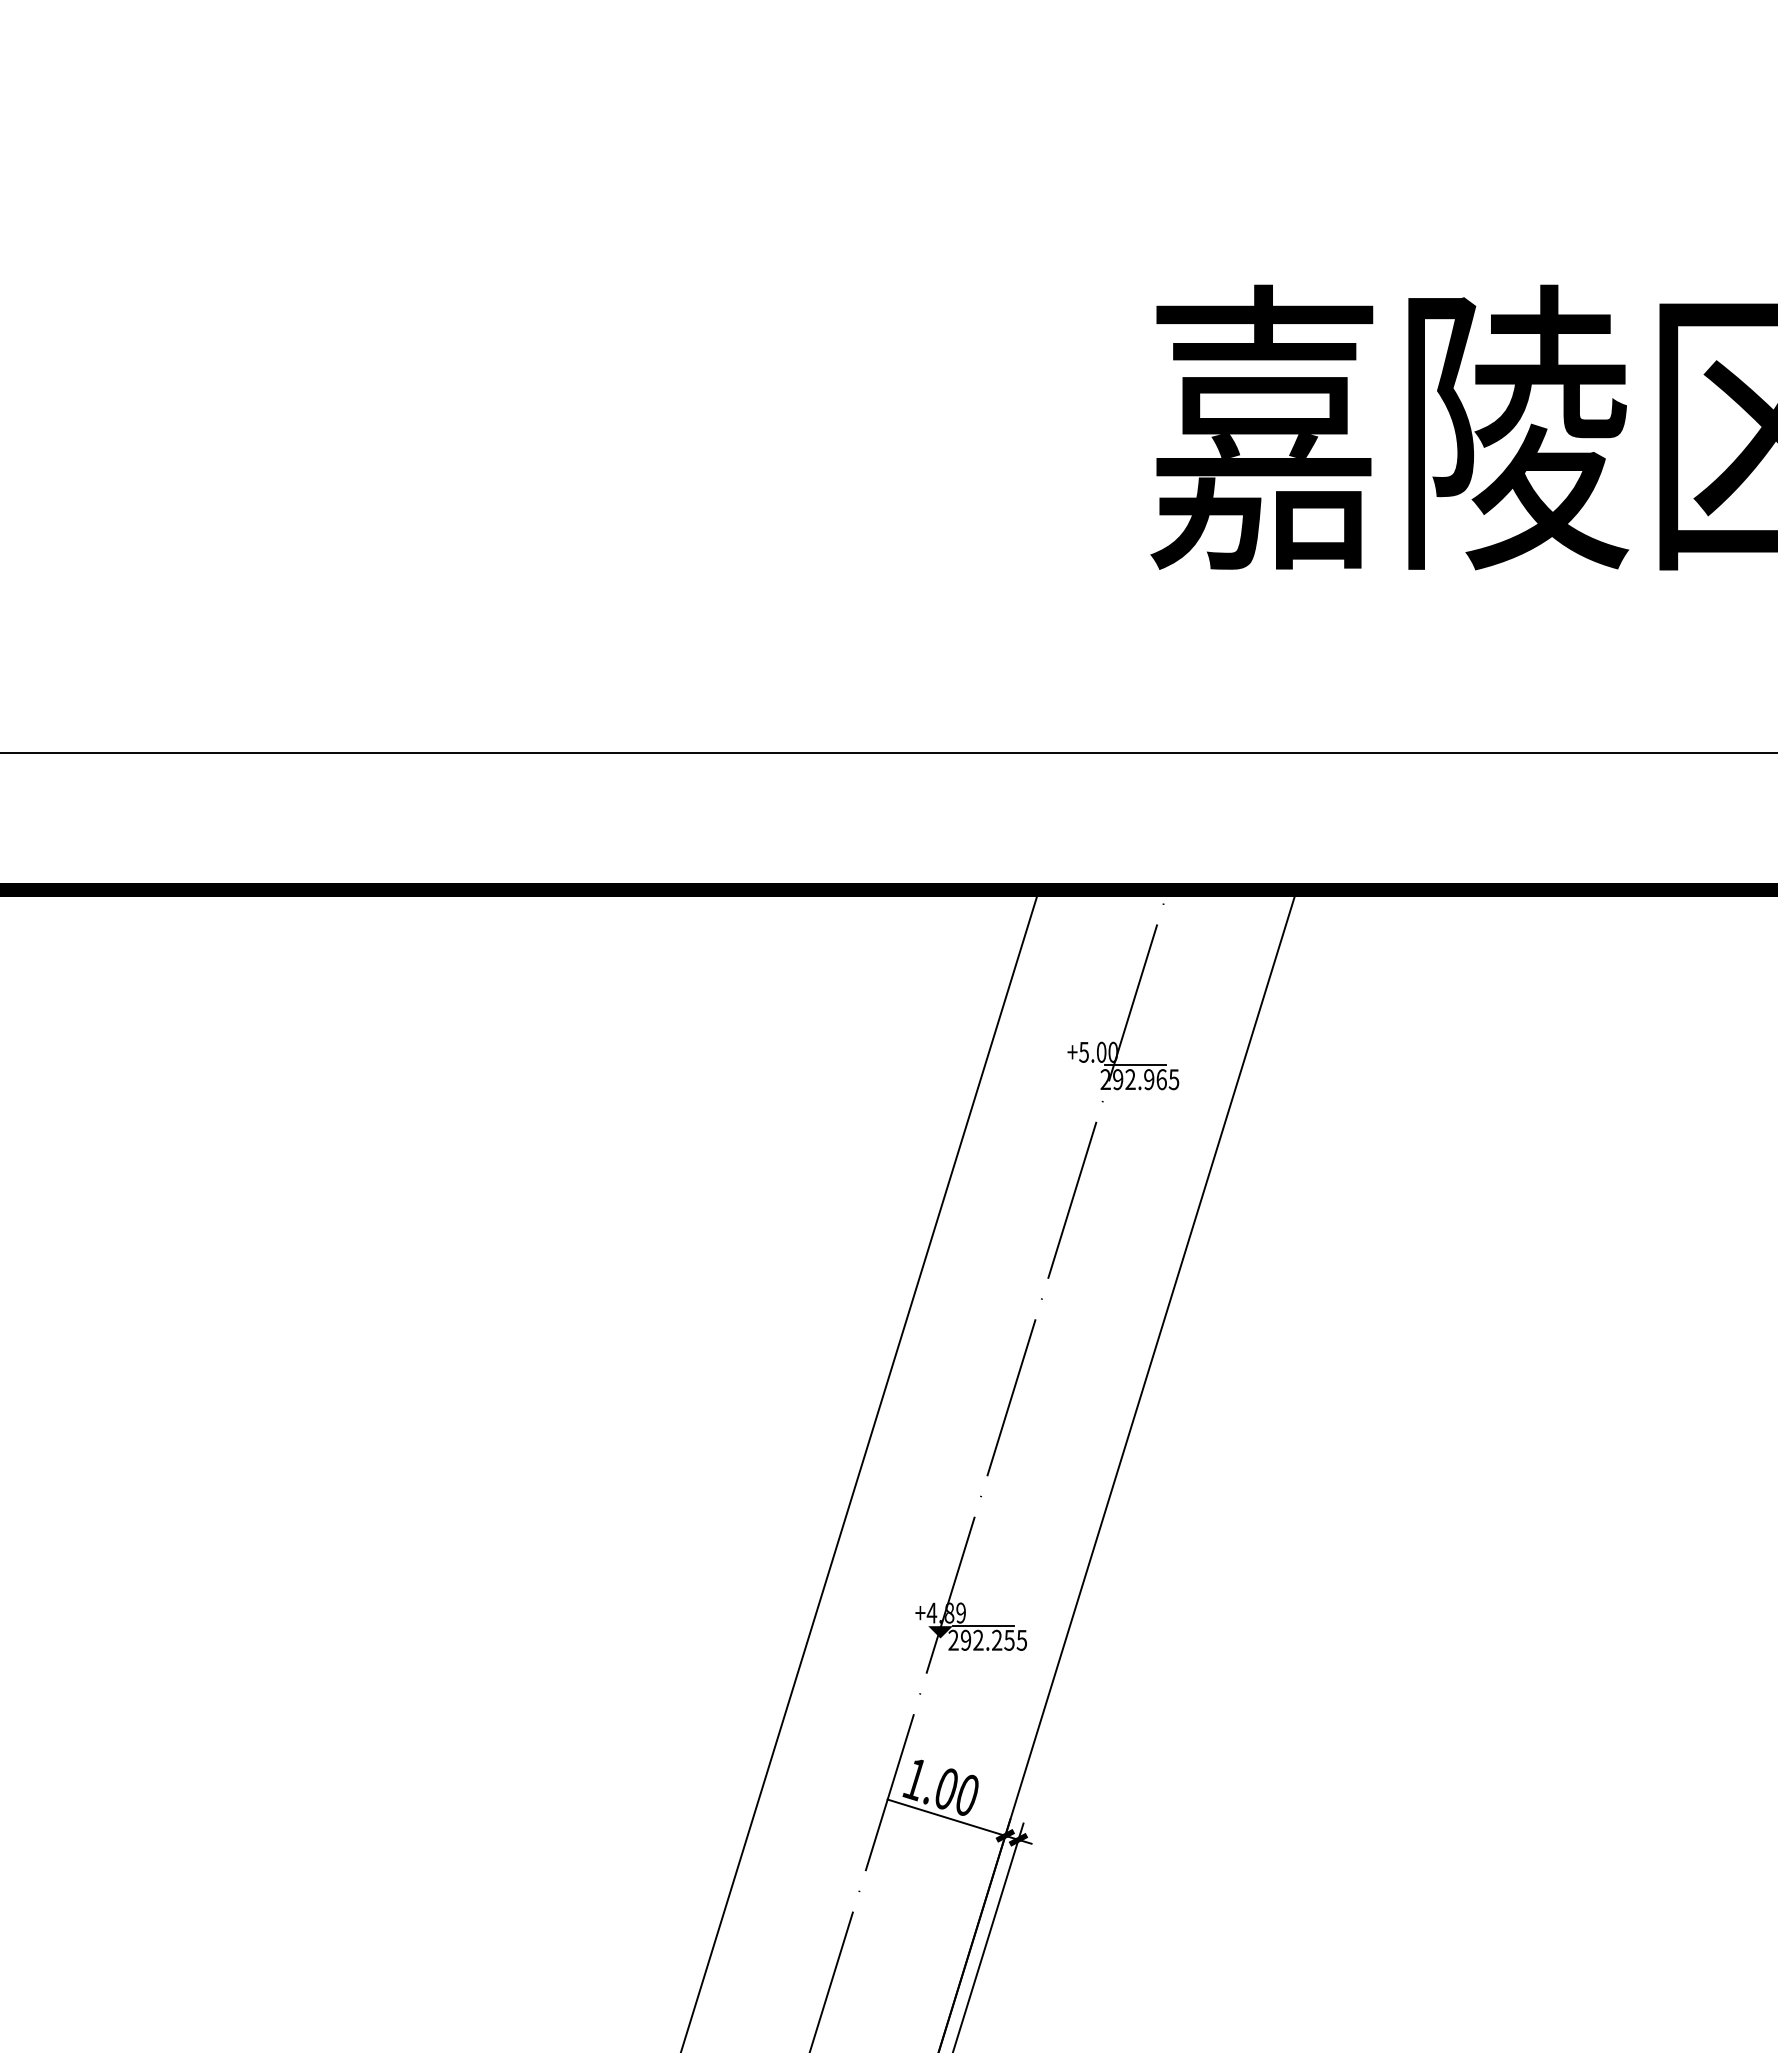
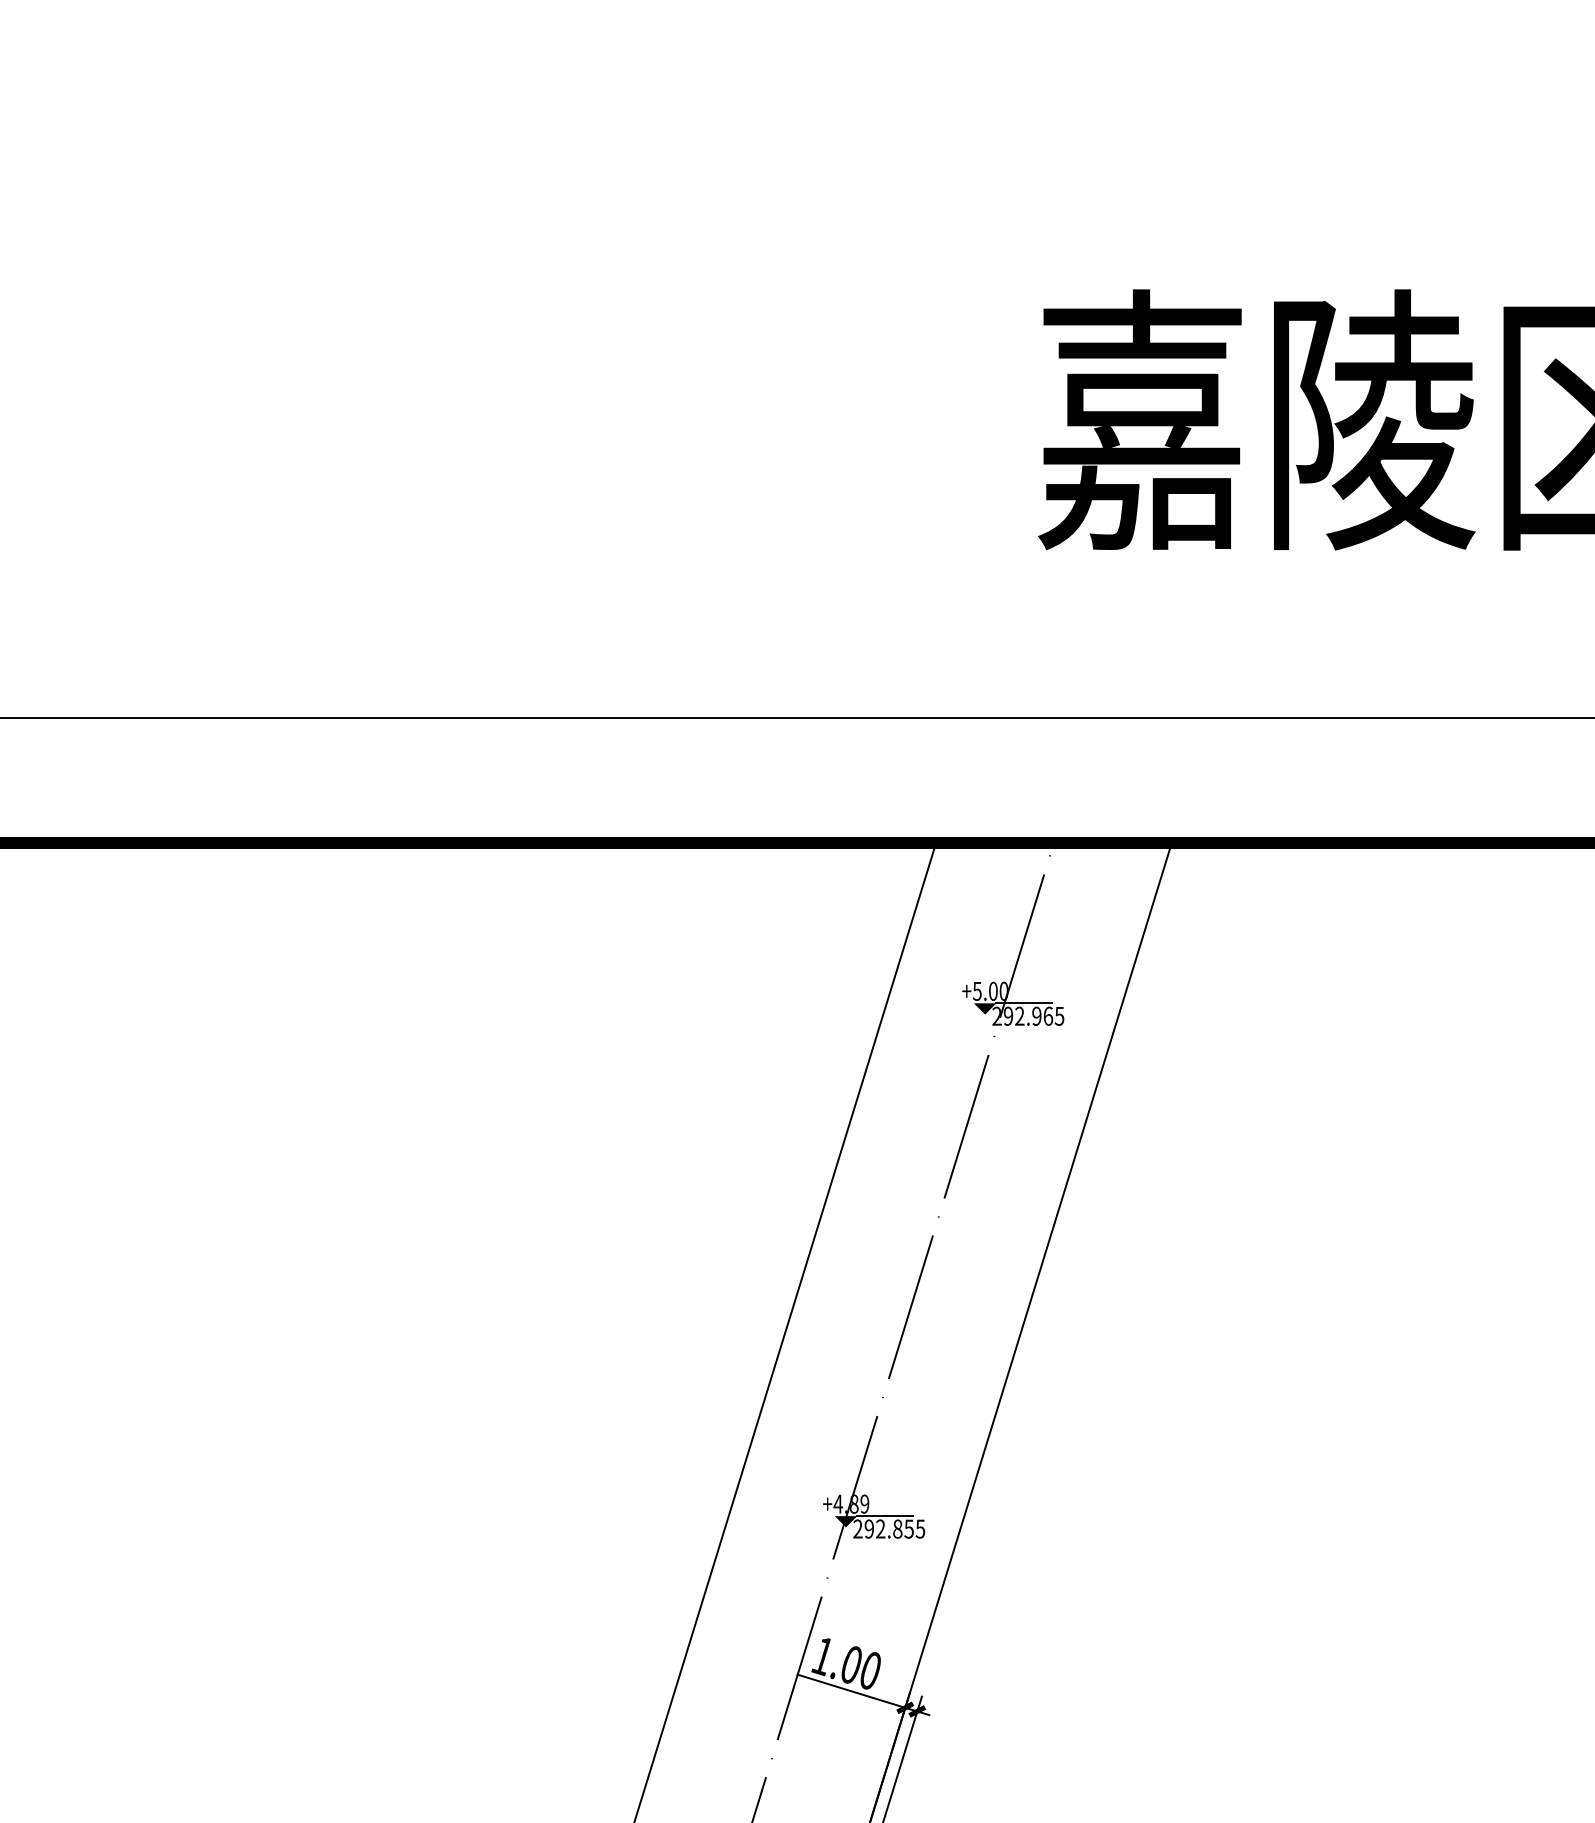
fill: (1092, 1071) -> (985, 1008), added
text: (997, 1639) -> (898, 1528), 292.255 -> 292.855

